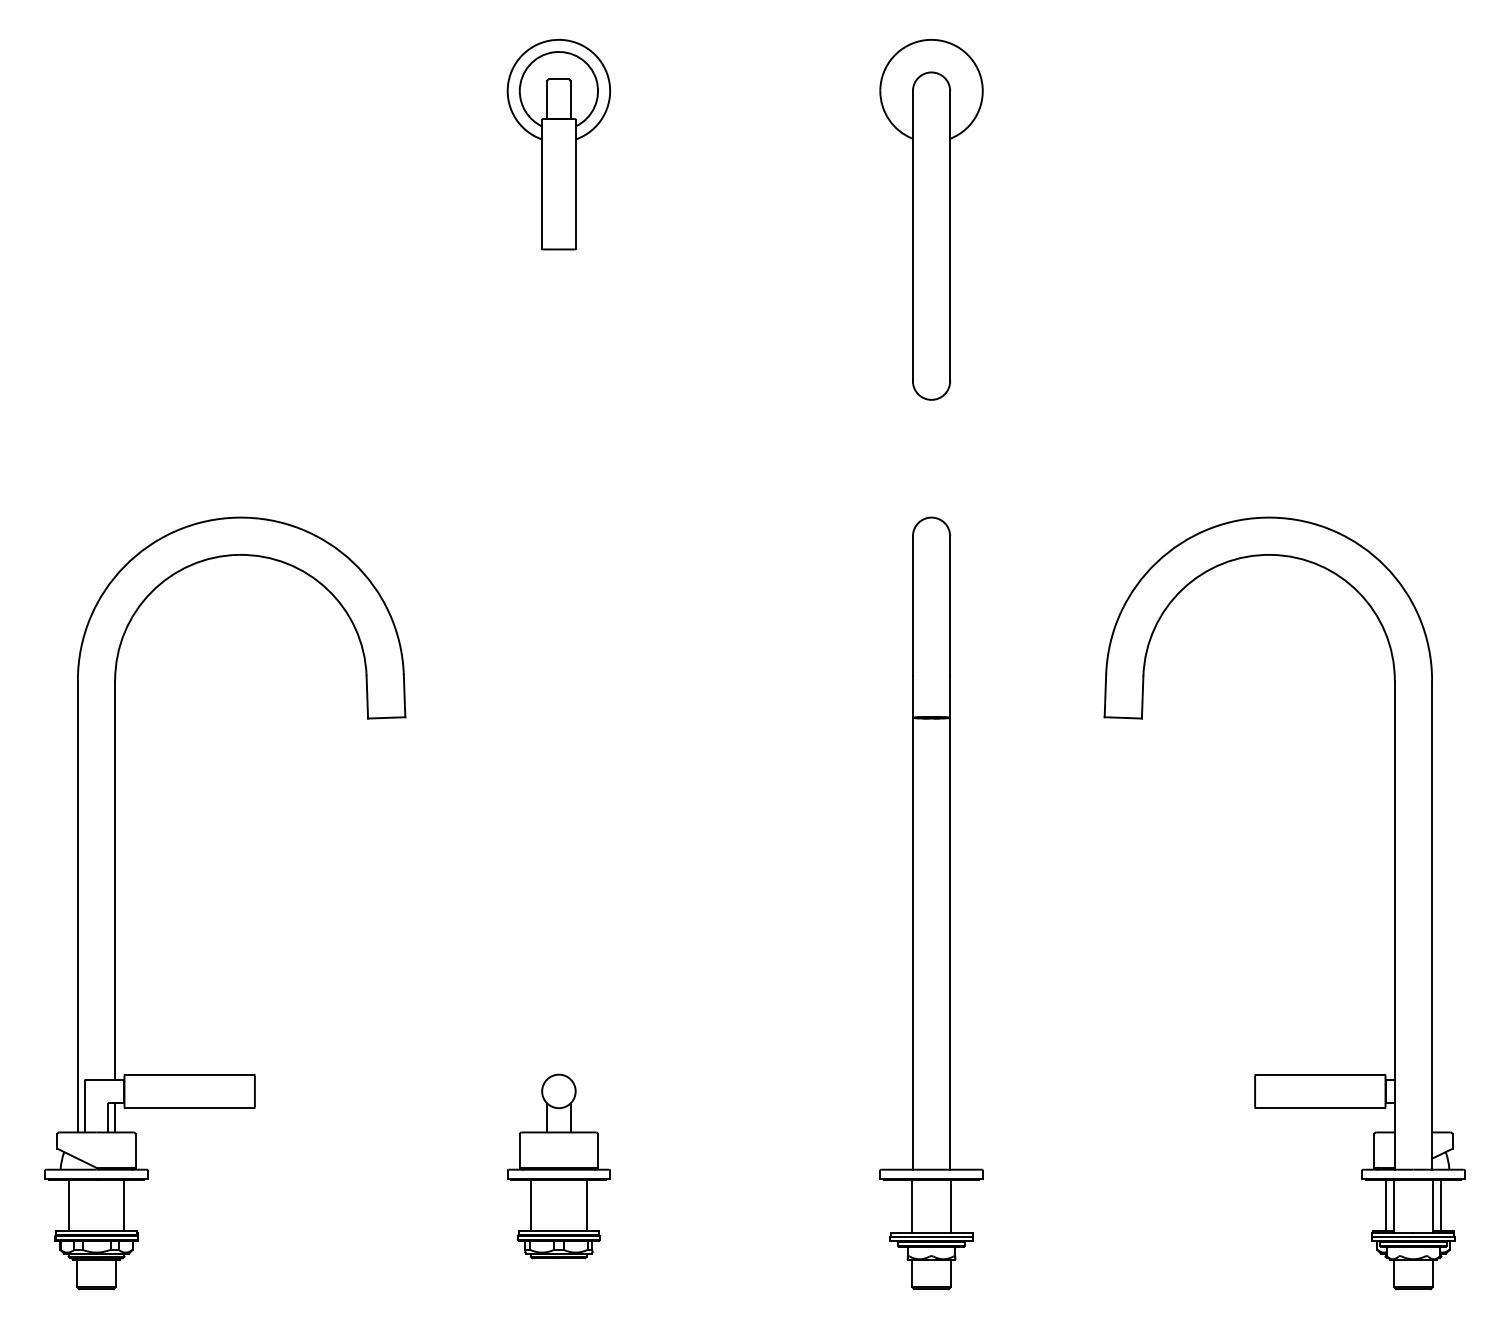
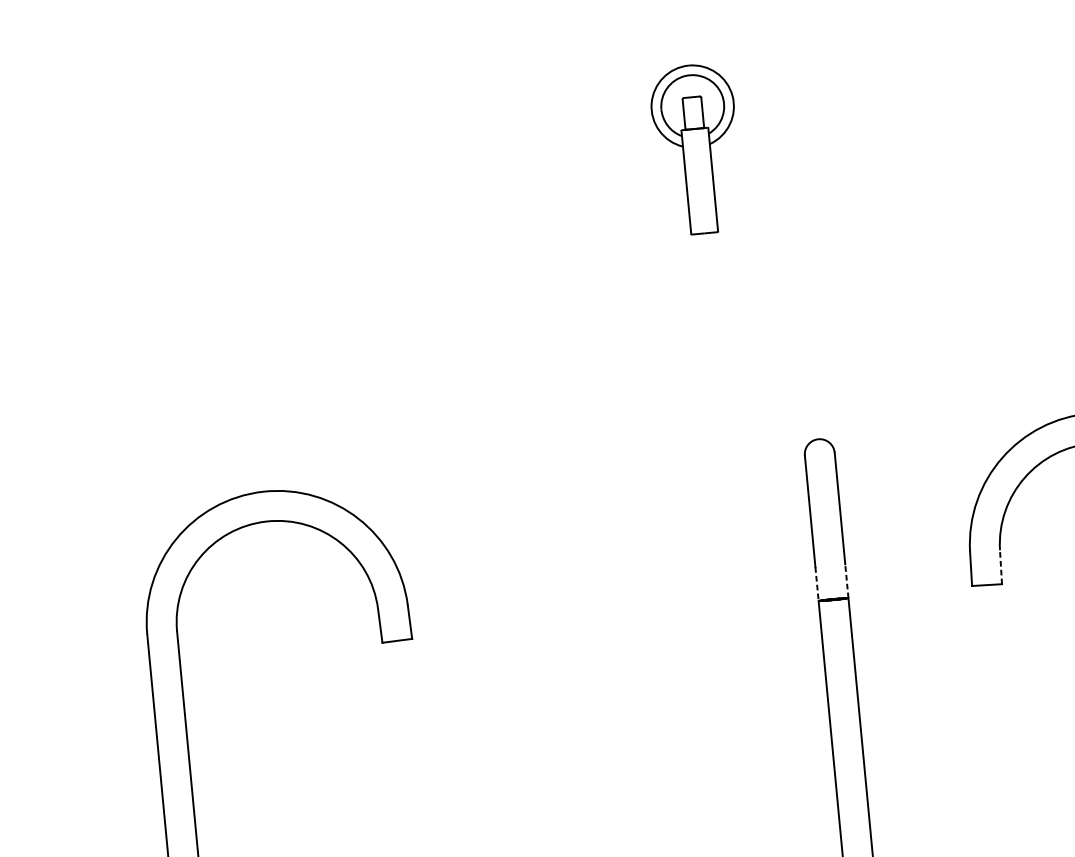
part: (558, 144) -> (696, 149), moved
part: (931, 219) -> (795, 200), removed
line: (950, 696) -> (847, 581), solid -> dashed
line: (1142, 696) -> (1000, 566), solid -> dashed
line: (912, 697) -> (816, 584), solid -> dashed

